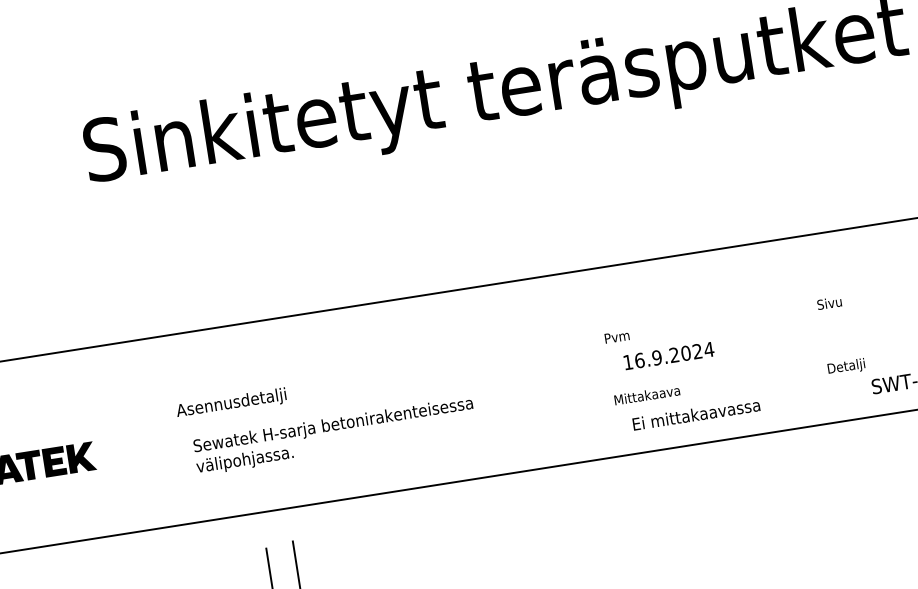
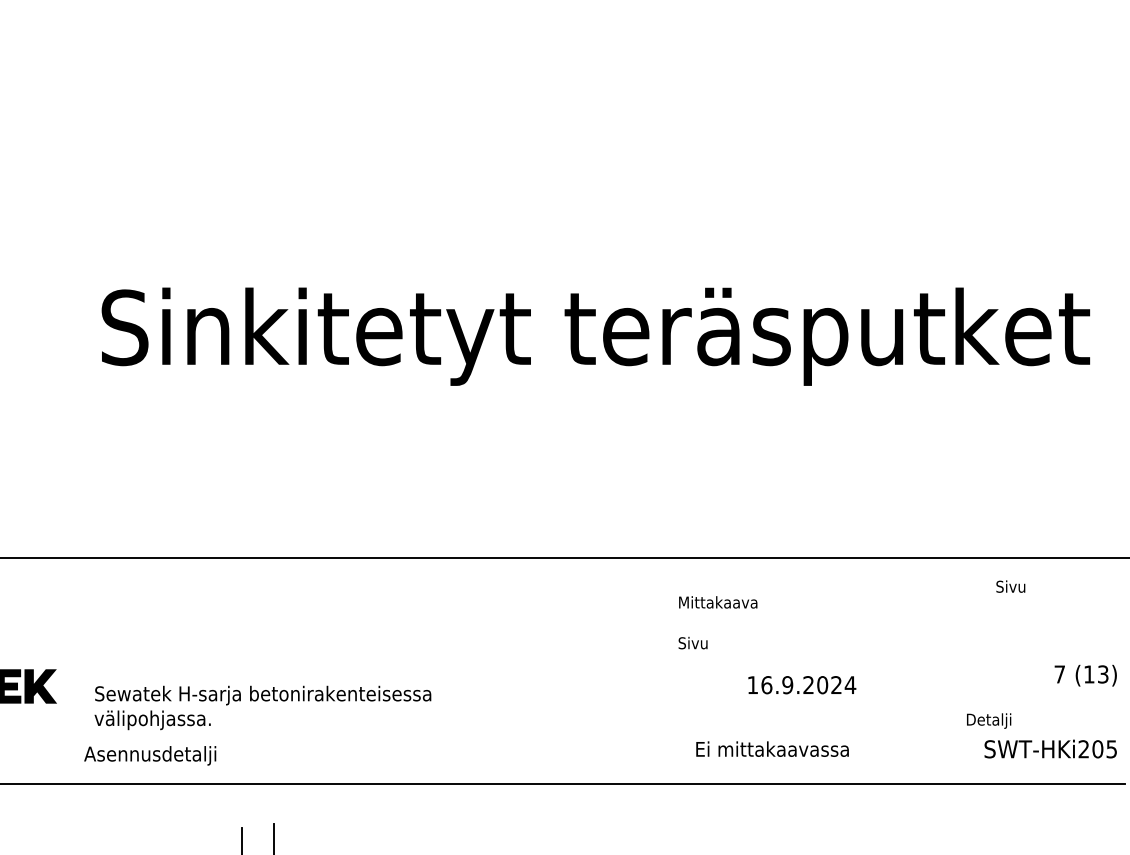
text: (829, 303) -> (1010, 586), moved
text: (616, 336) -> (693, 642), Pvm -> Sivu
text: (669, 356) -> (802, 685), moved
text: (846, 366) -> (989, 720), moved
text: (647, 395) -> (718, 602), moved
text: (231, 403) -> (150, 755), moved
text: (334, 435) -> (262, 707), moved

